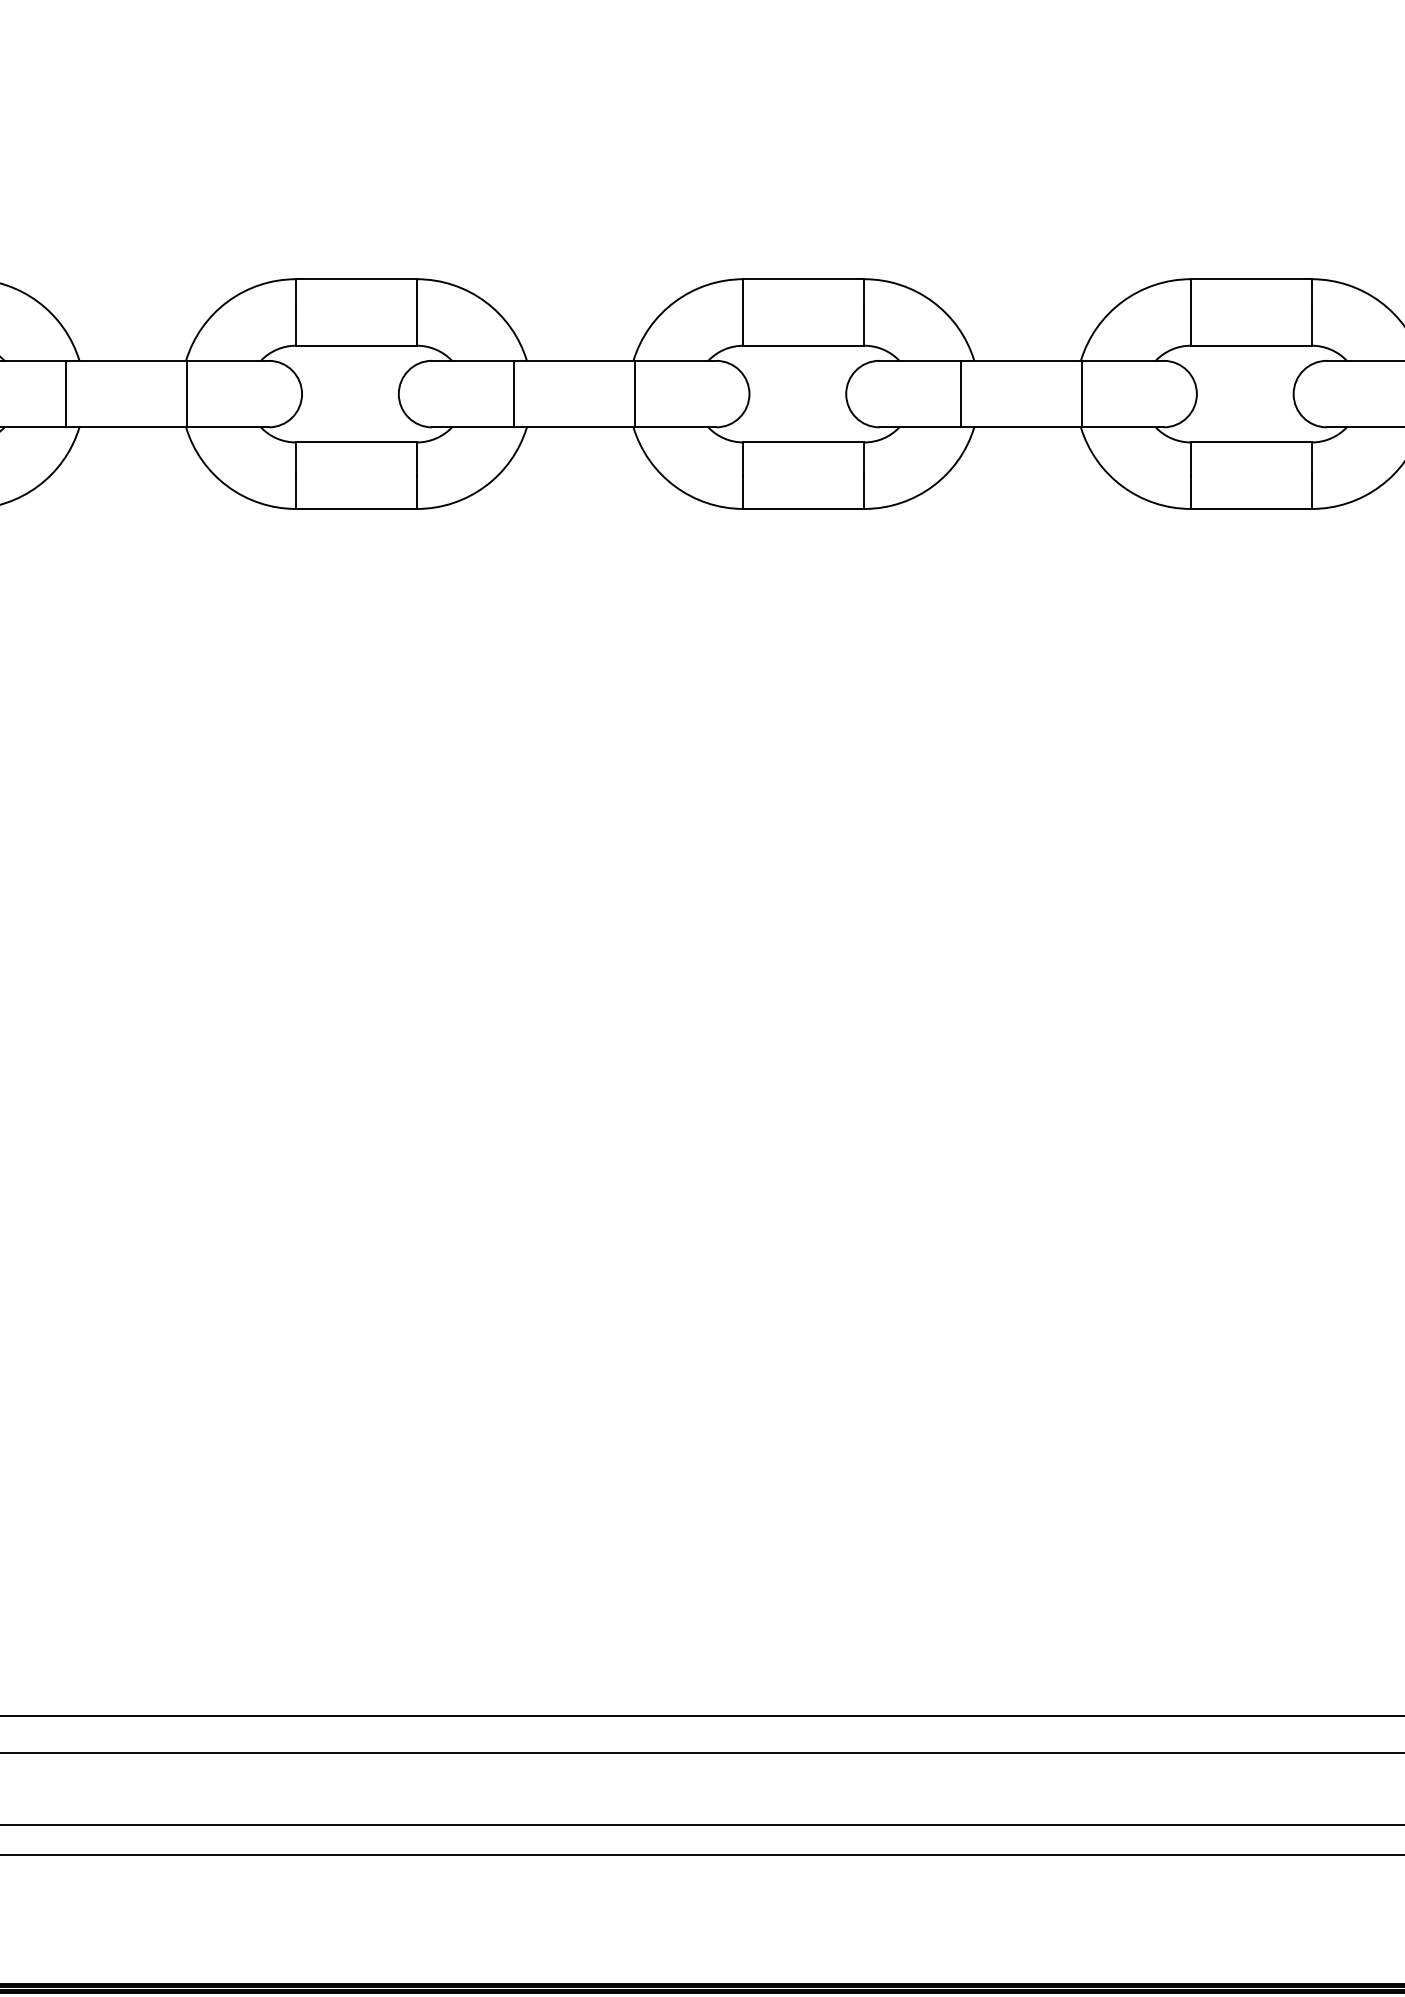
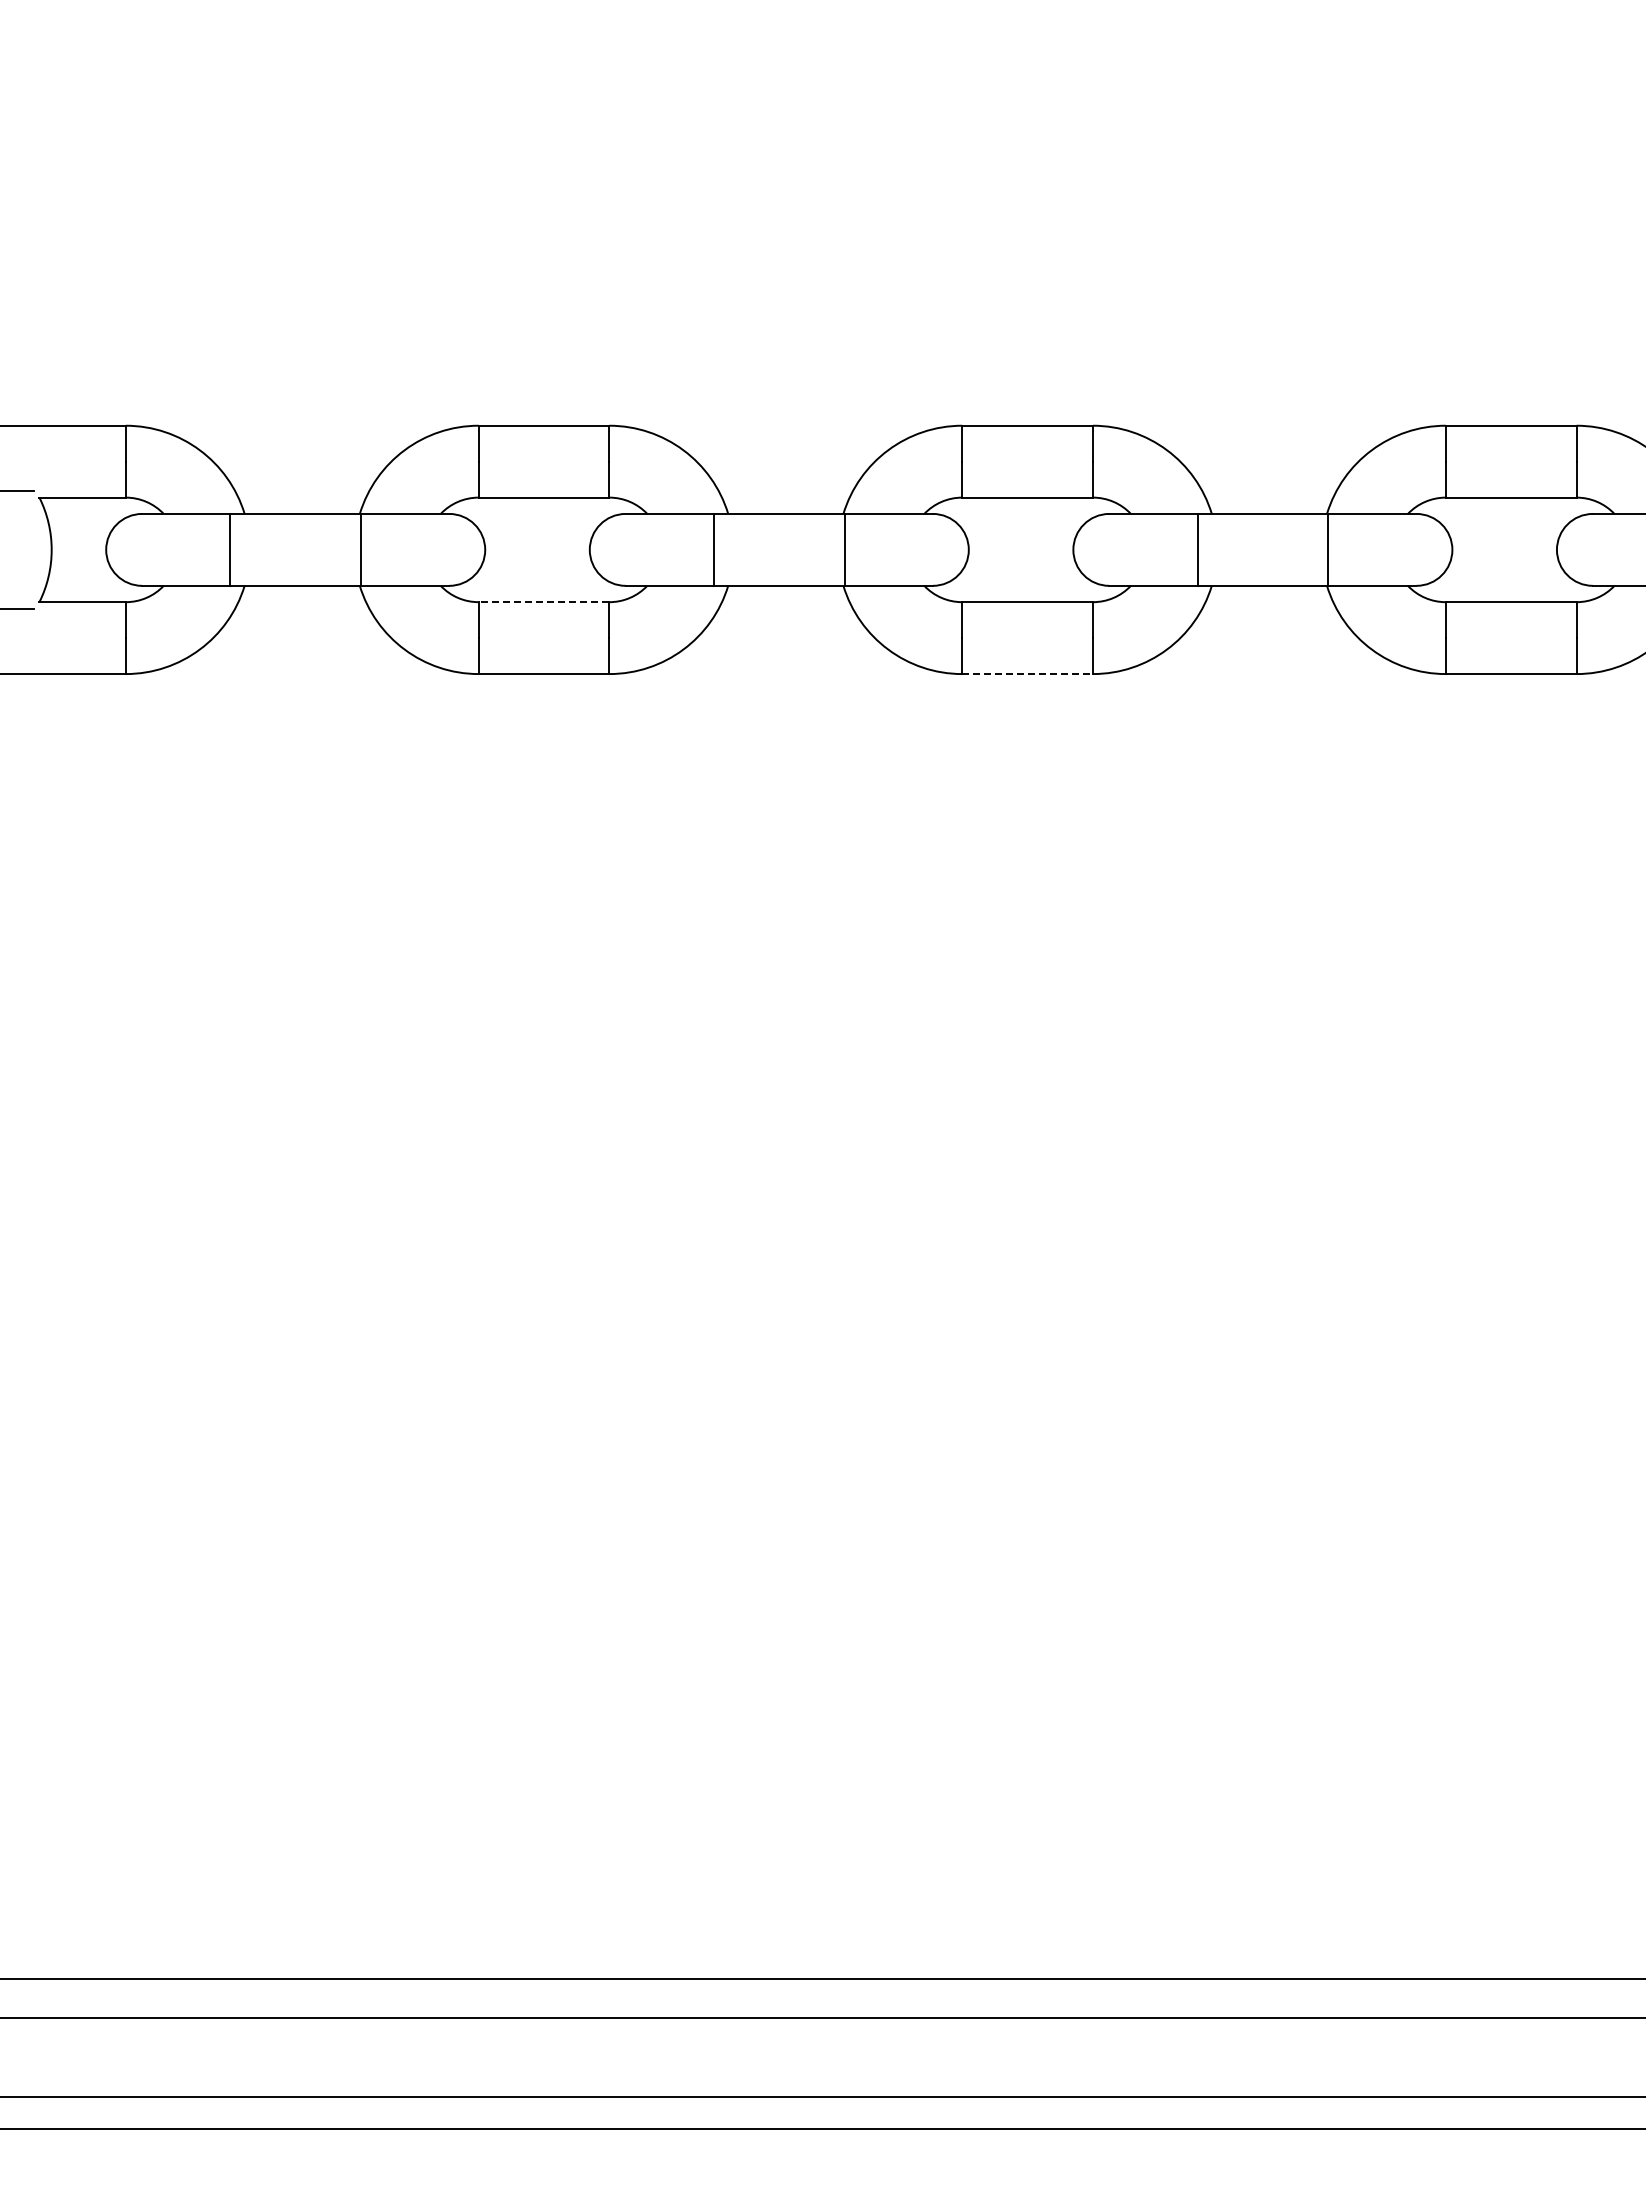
line: (355, 442) -> (543, 602), solid -> dashed
line: (804, 509) -> (1028, 674), solid -> dashed

